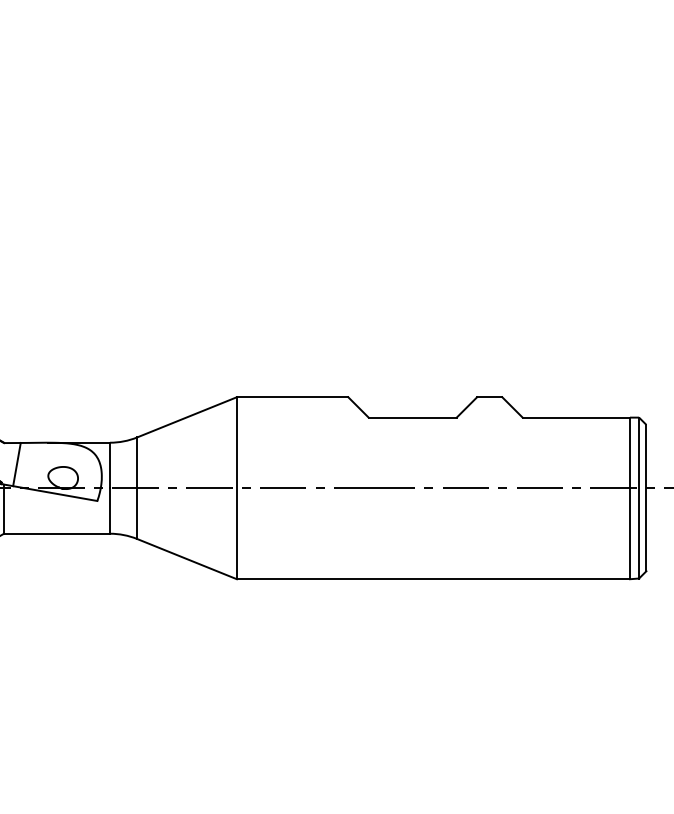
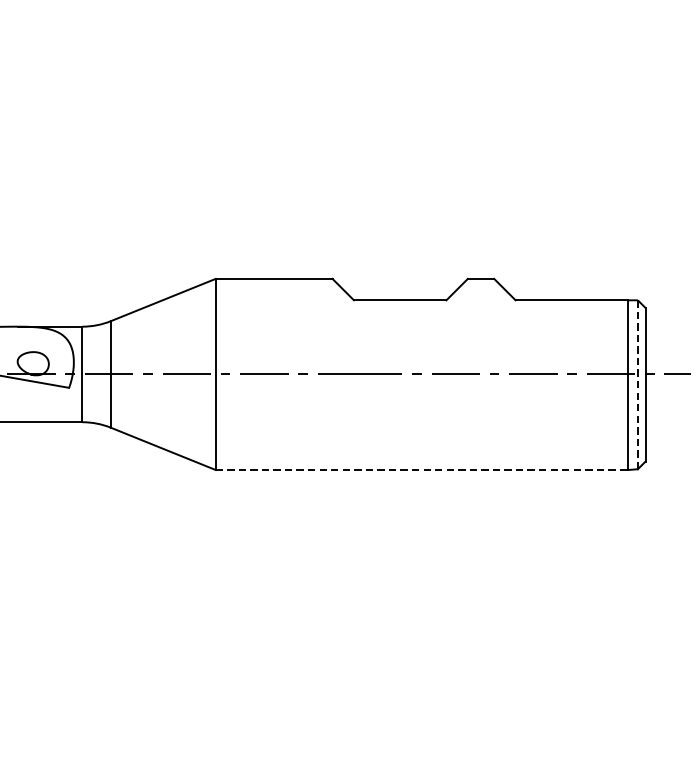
line: (639, 497) -> (638, 384), solid -> dashed
line: (433, 579) -> (422, 470), solid -> dashed

